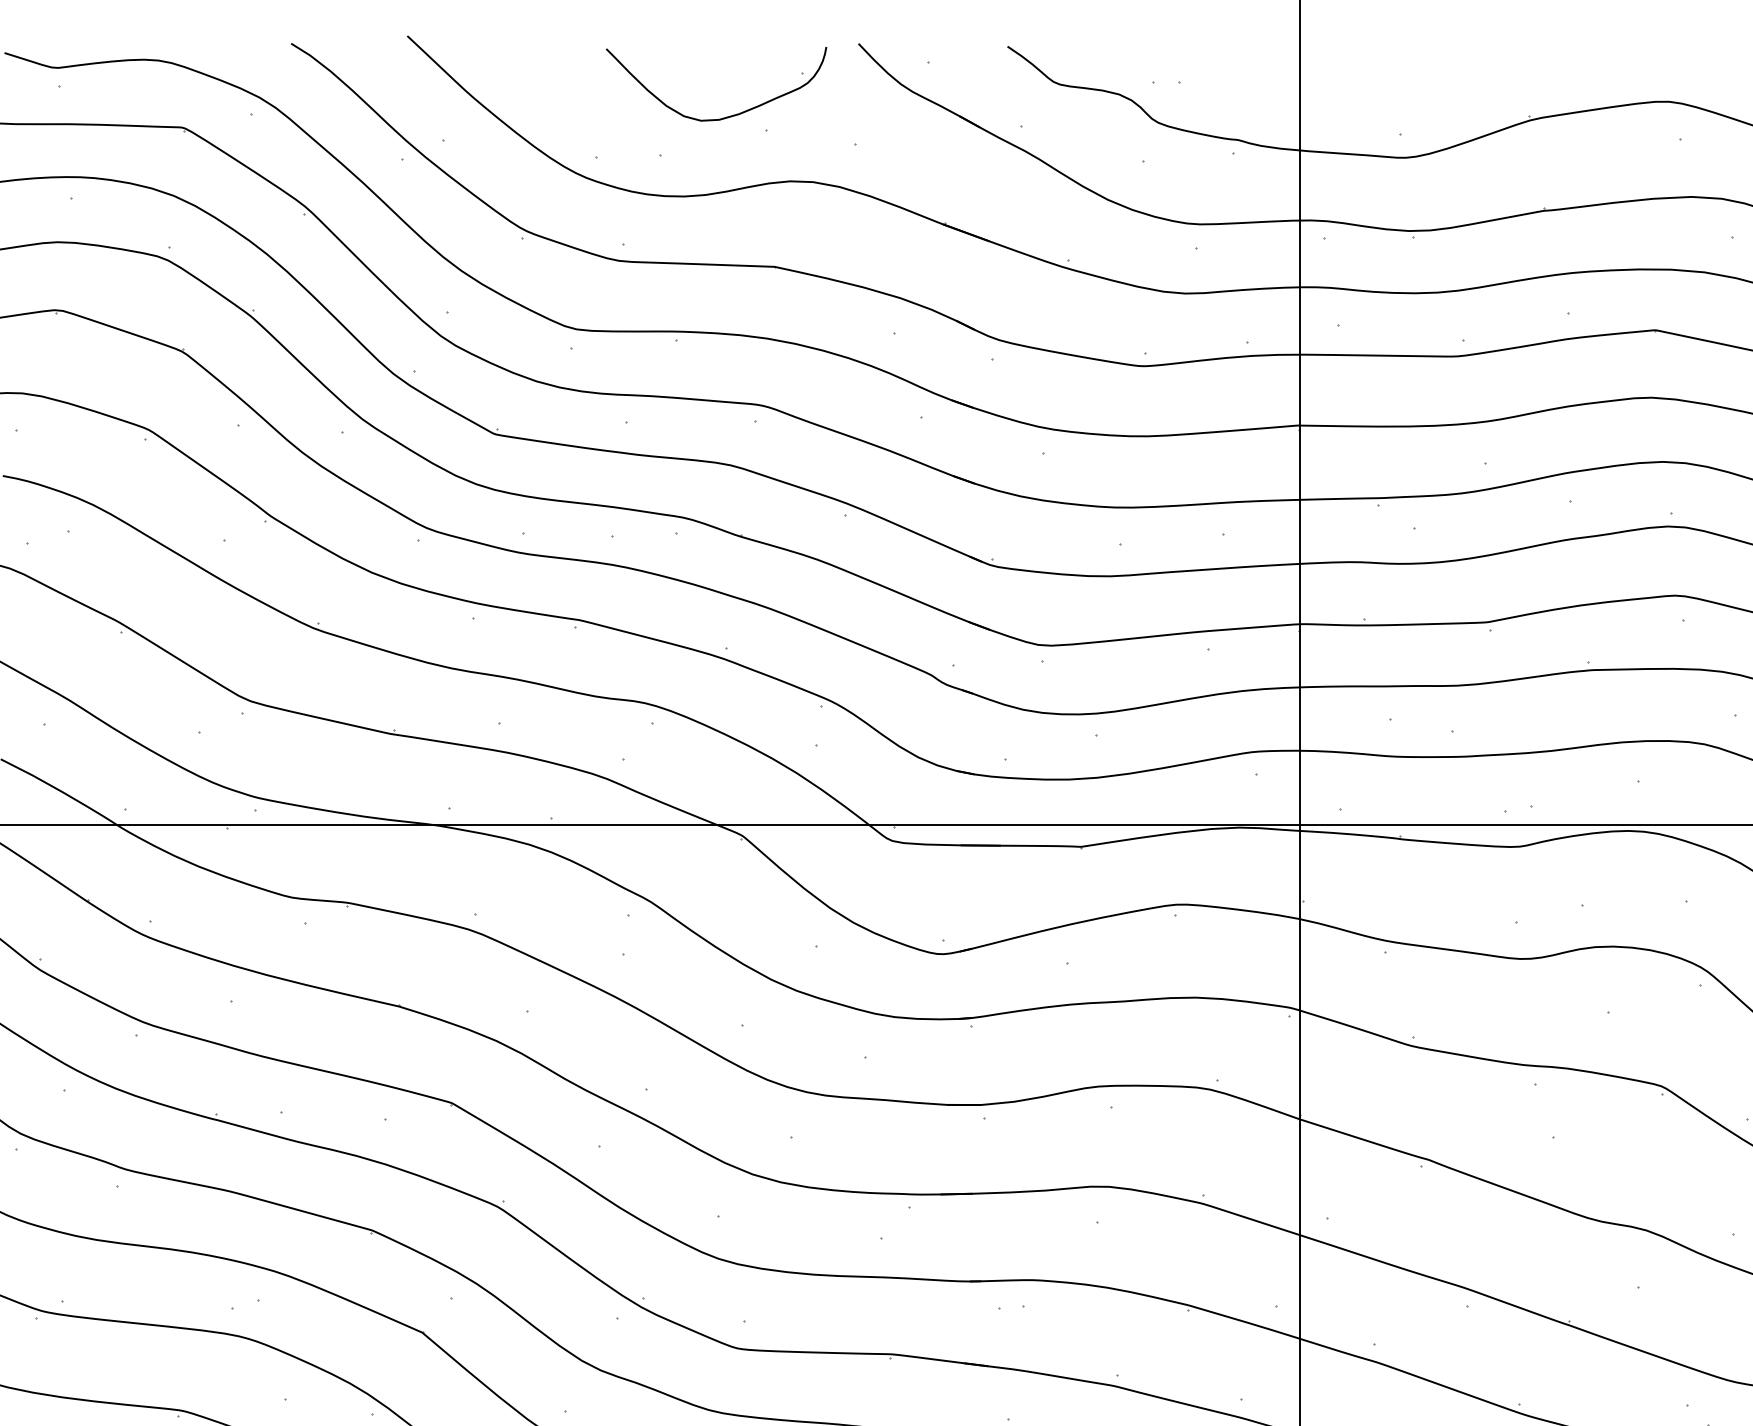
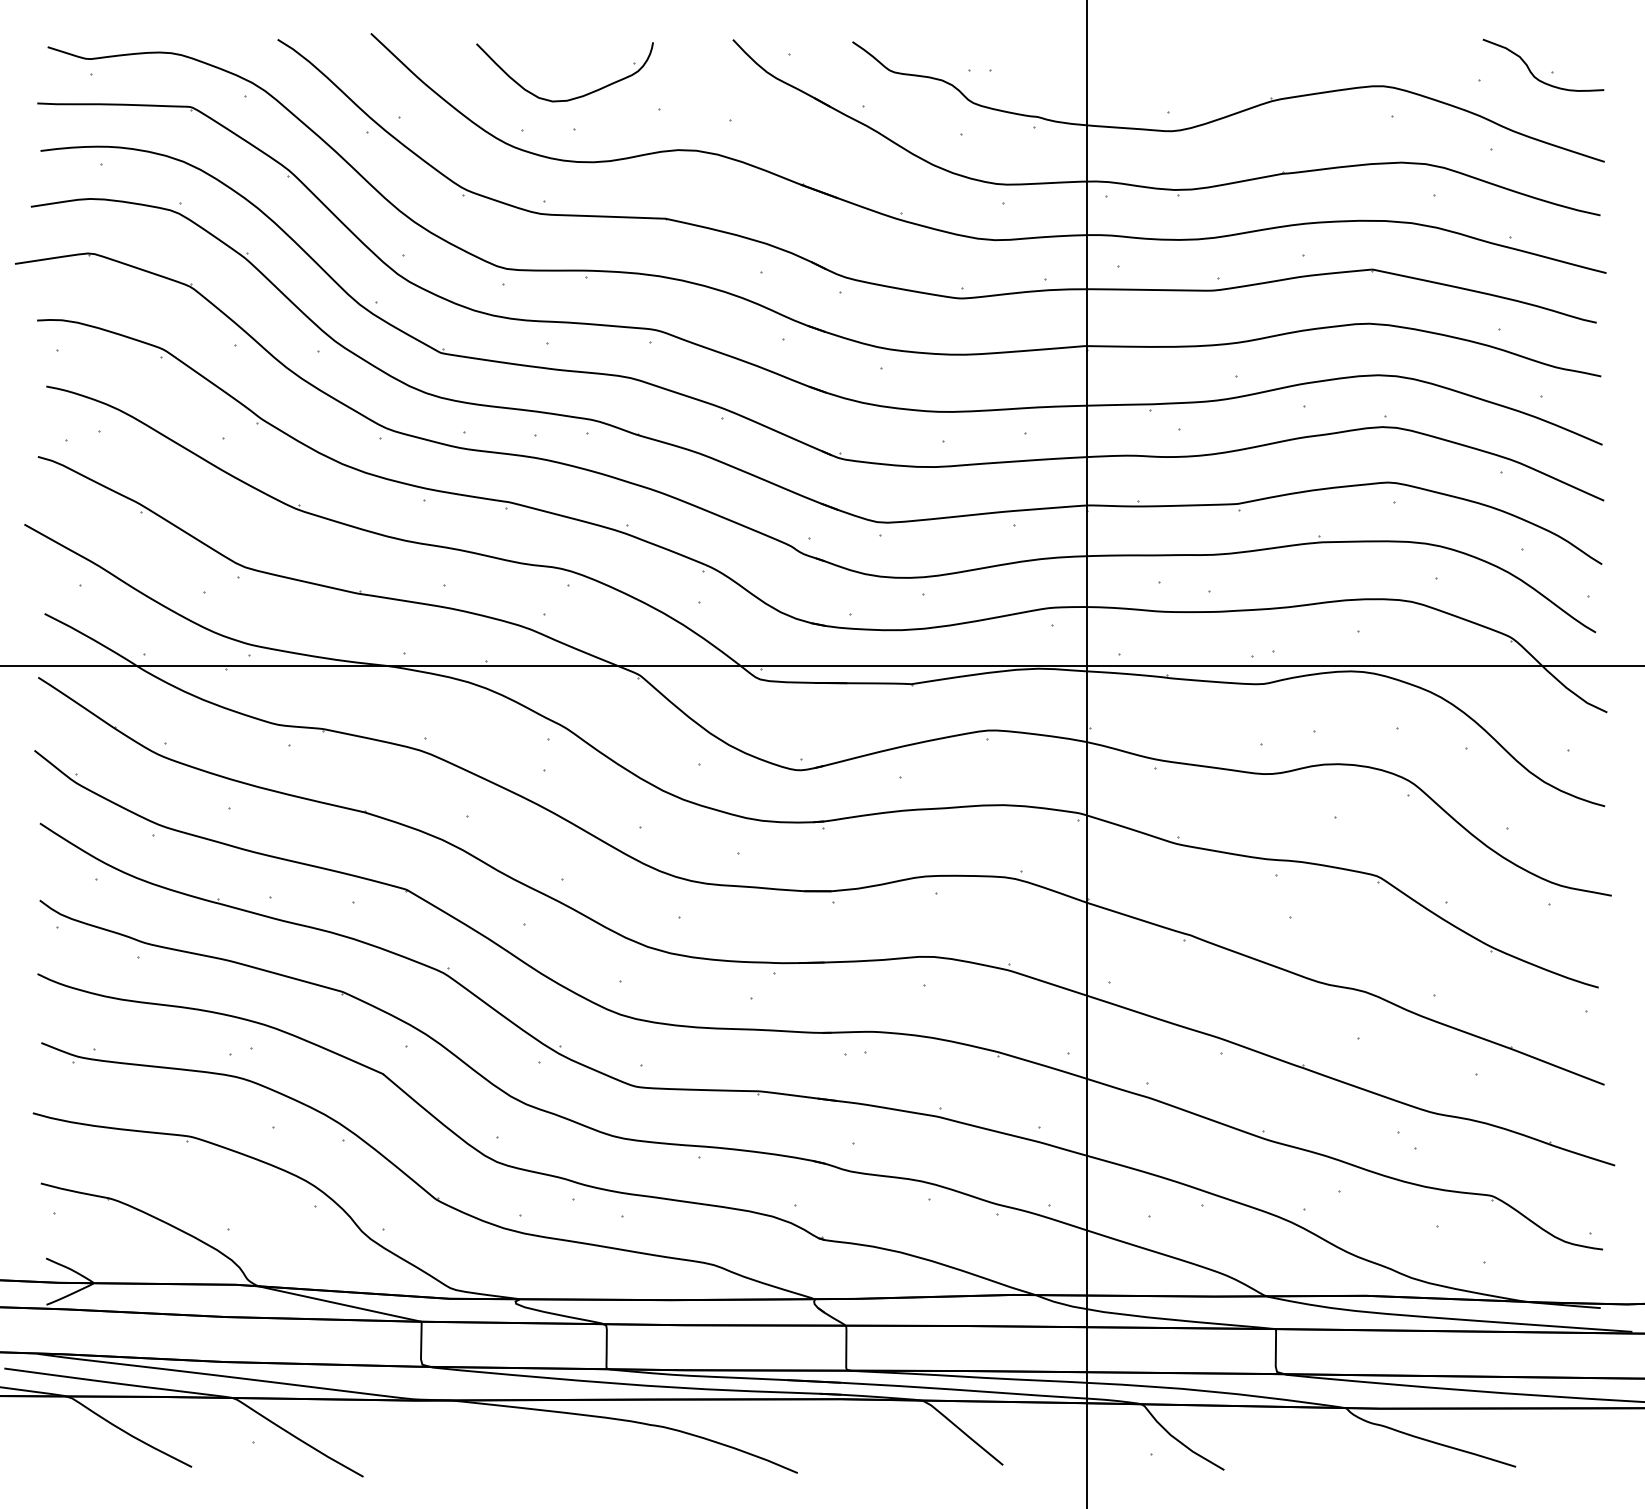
part: (723, 117) -> (570, 98), moved

